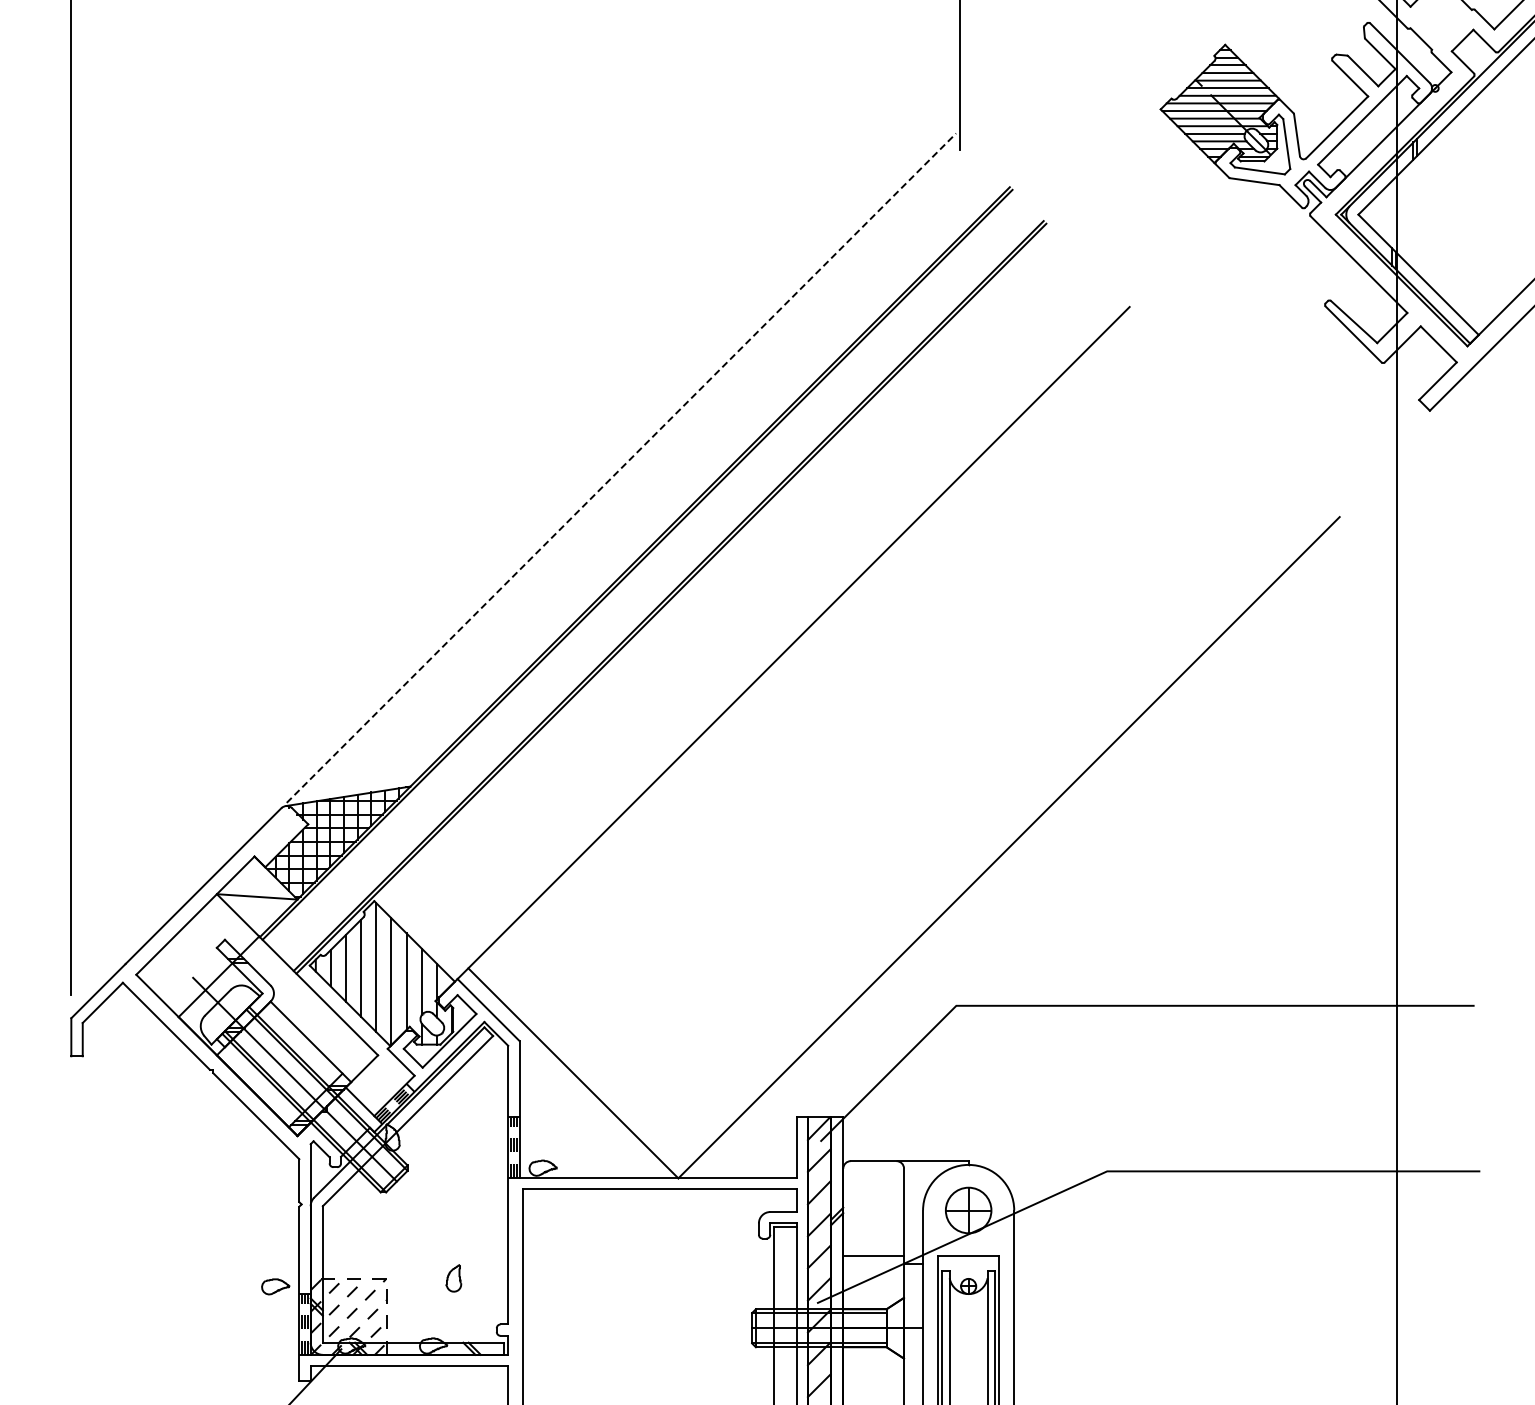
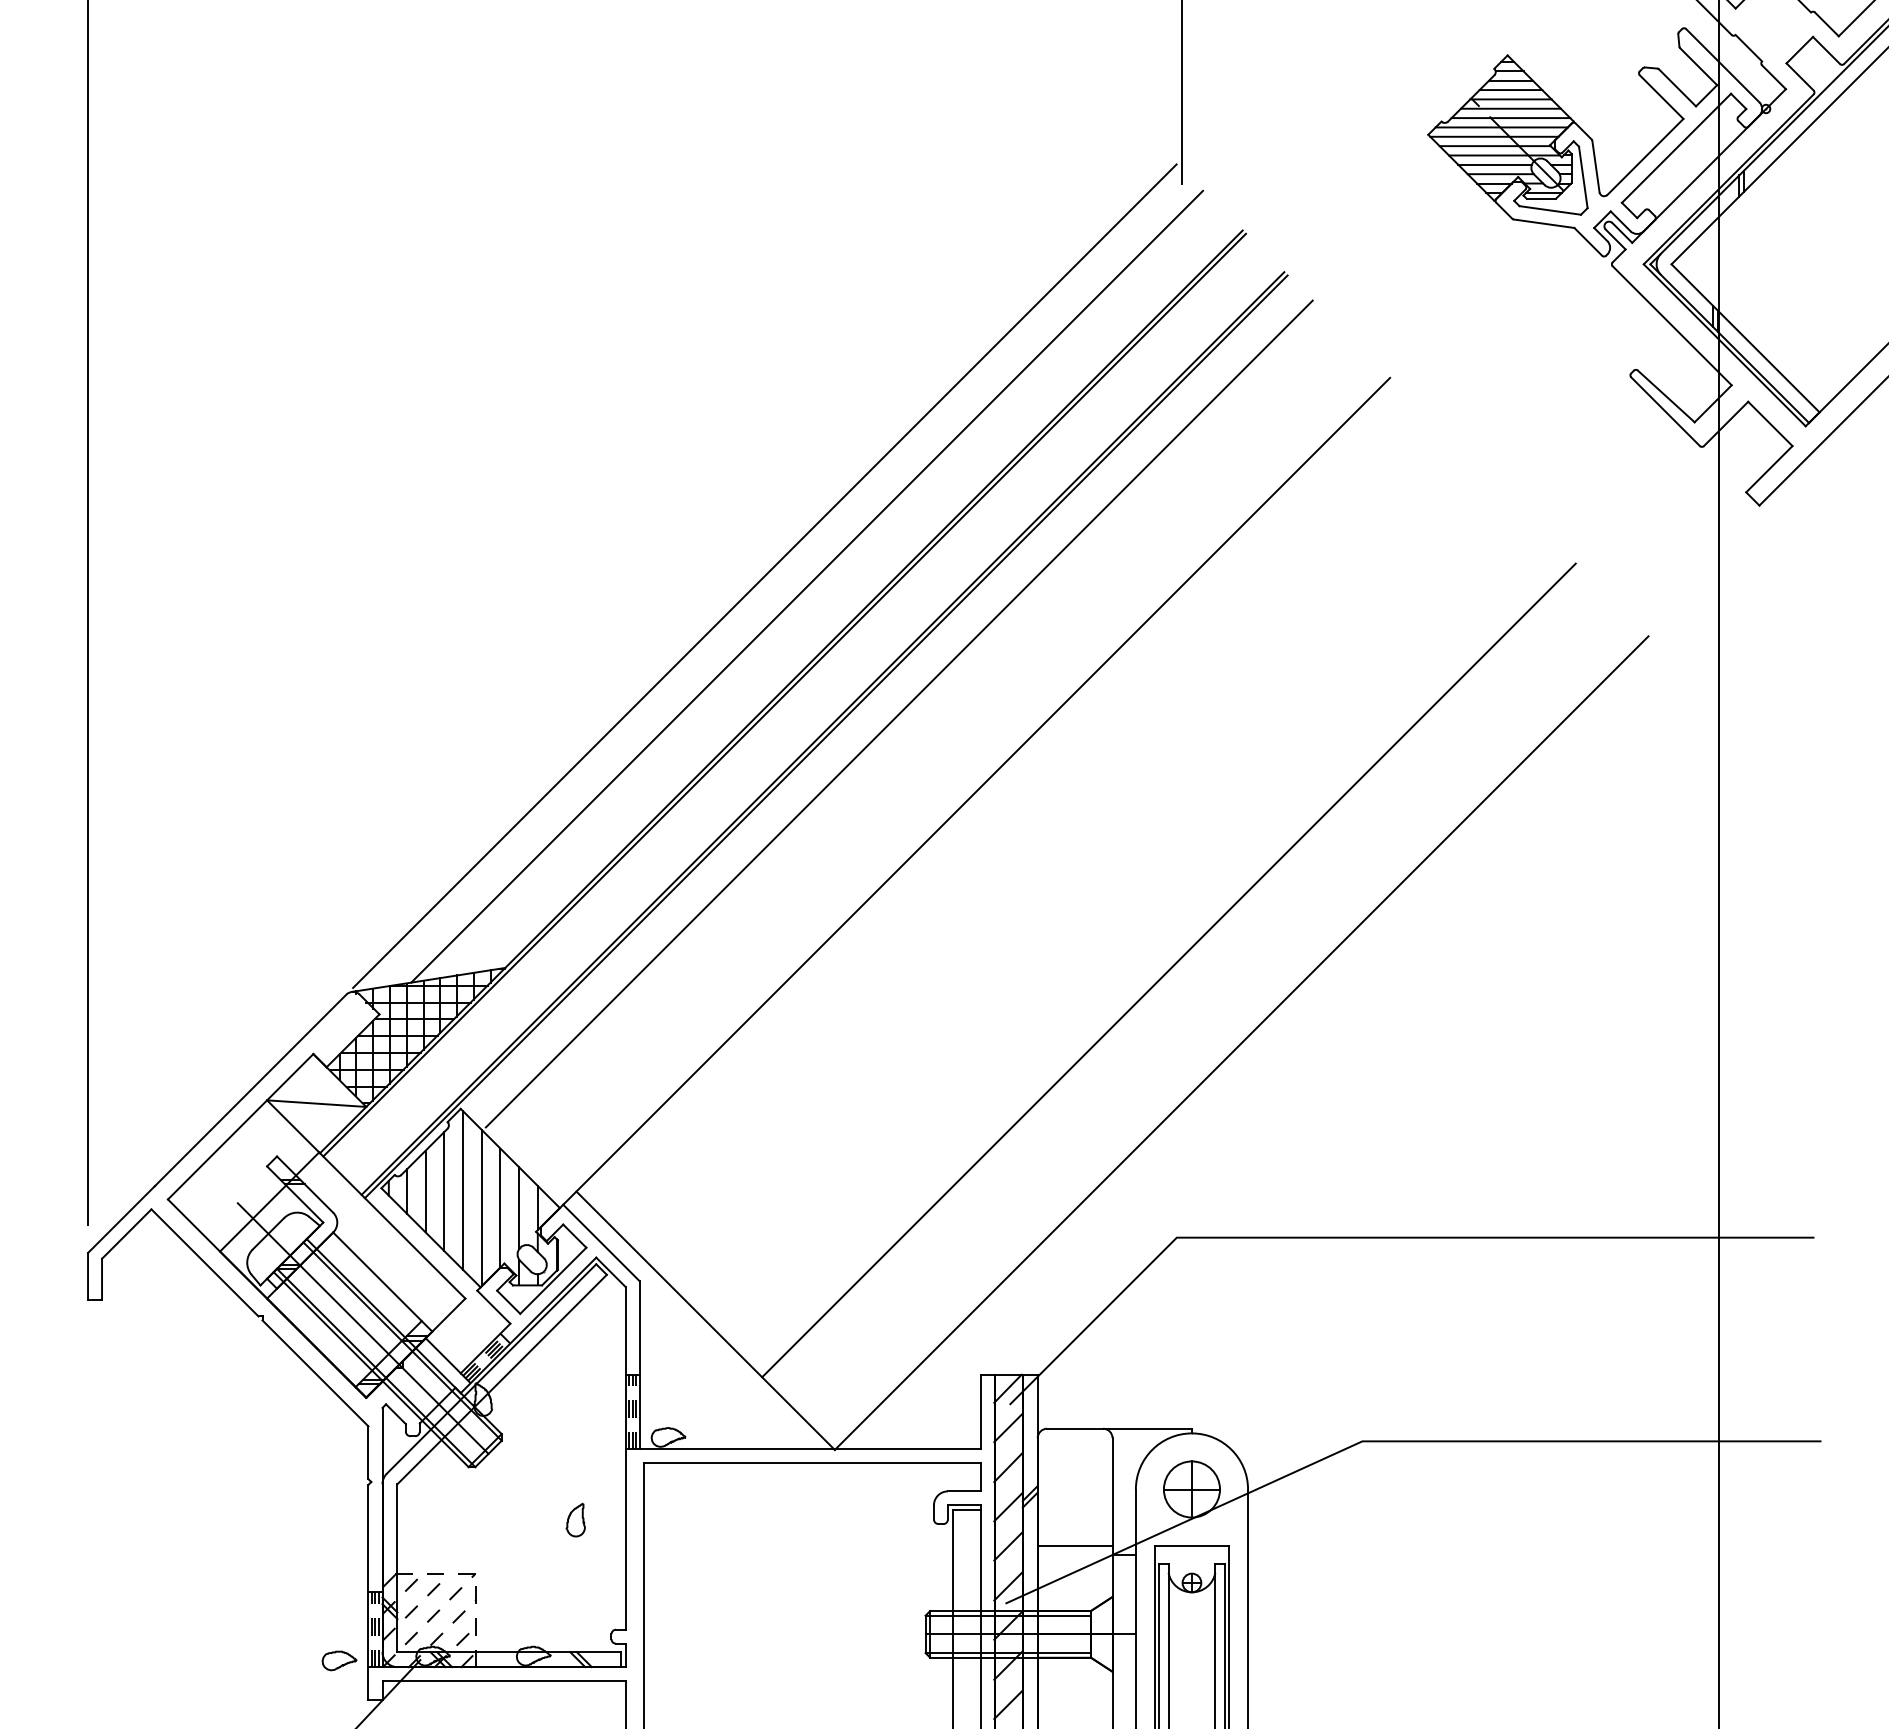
line: (621, 467) -> (764, 575), dashed -> solid
line: (655, 476) -> (806, 586), added
line: (730, 580) -> (898, 714), added
line: (949, 788) -> (1168, 970), added
part: (453, 1278) -> (575, 1520), moved
part: (275, 1286) -> (339, 1660), moved

